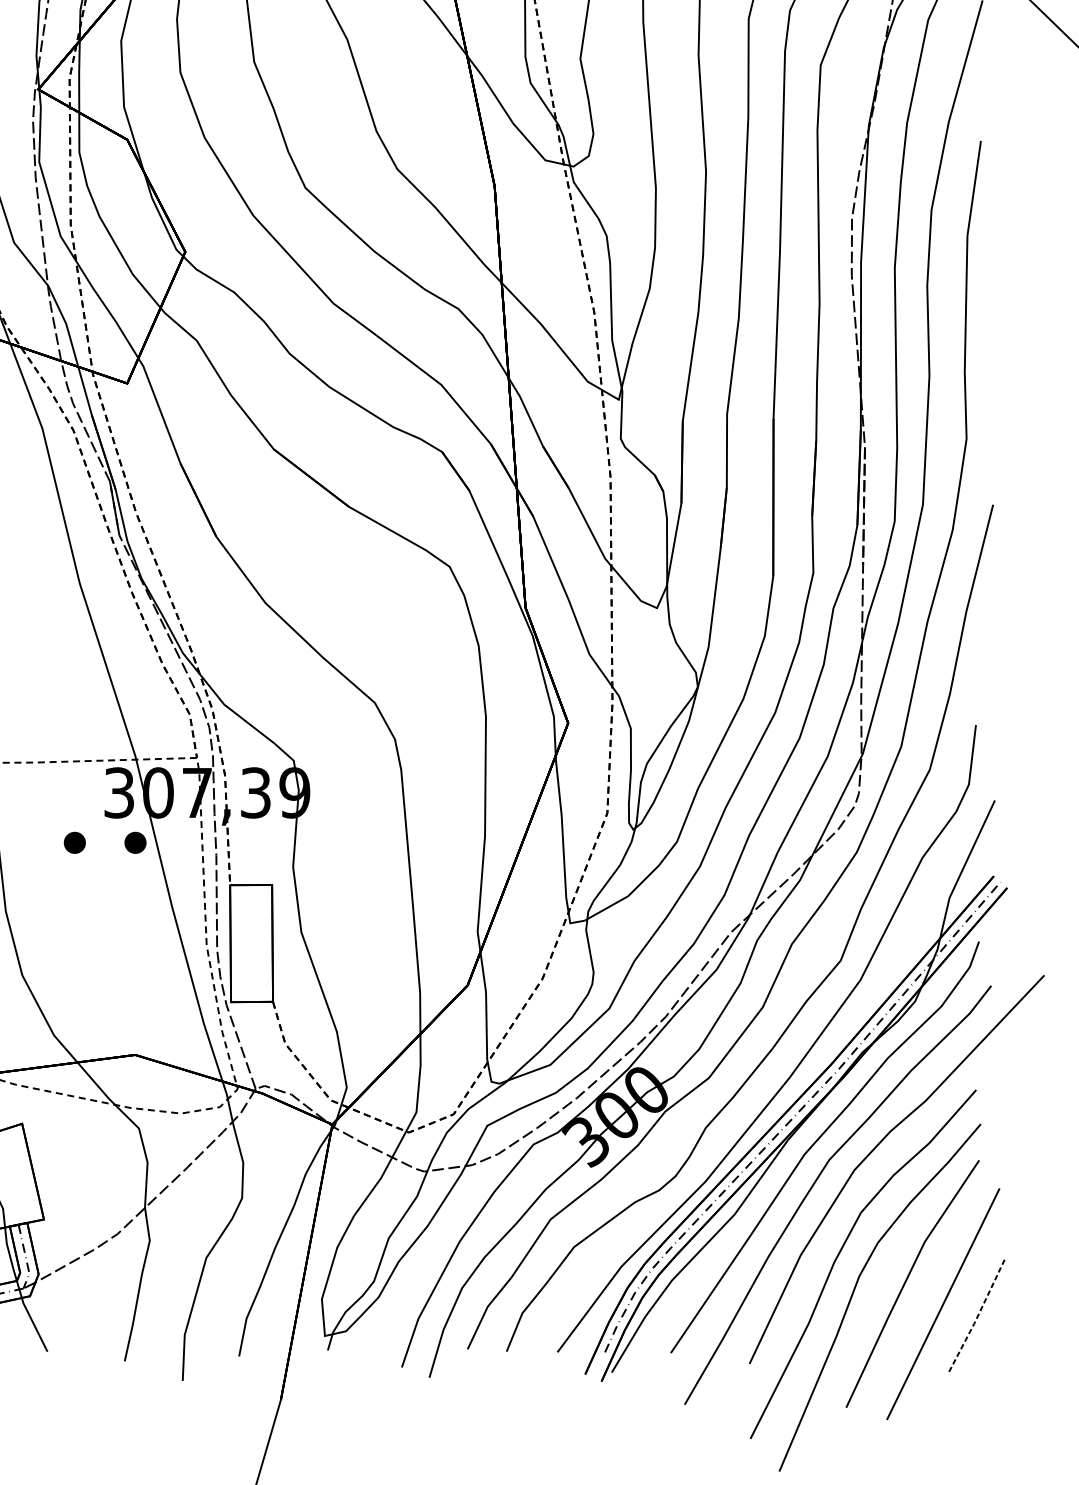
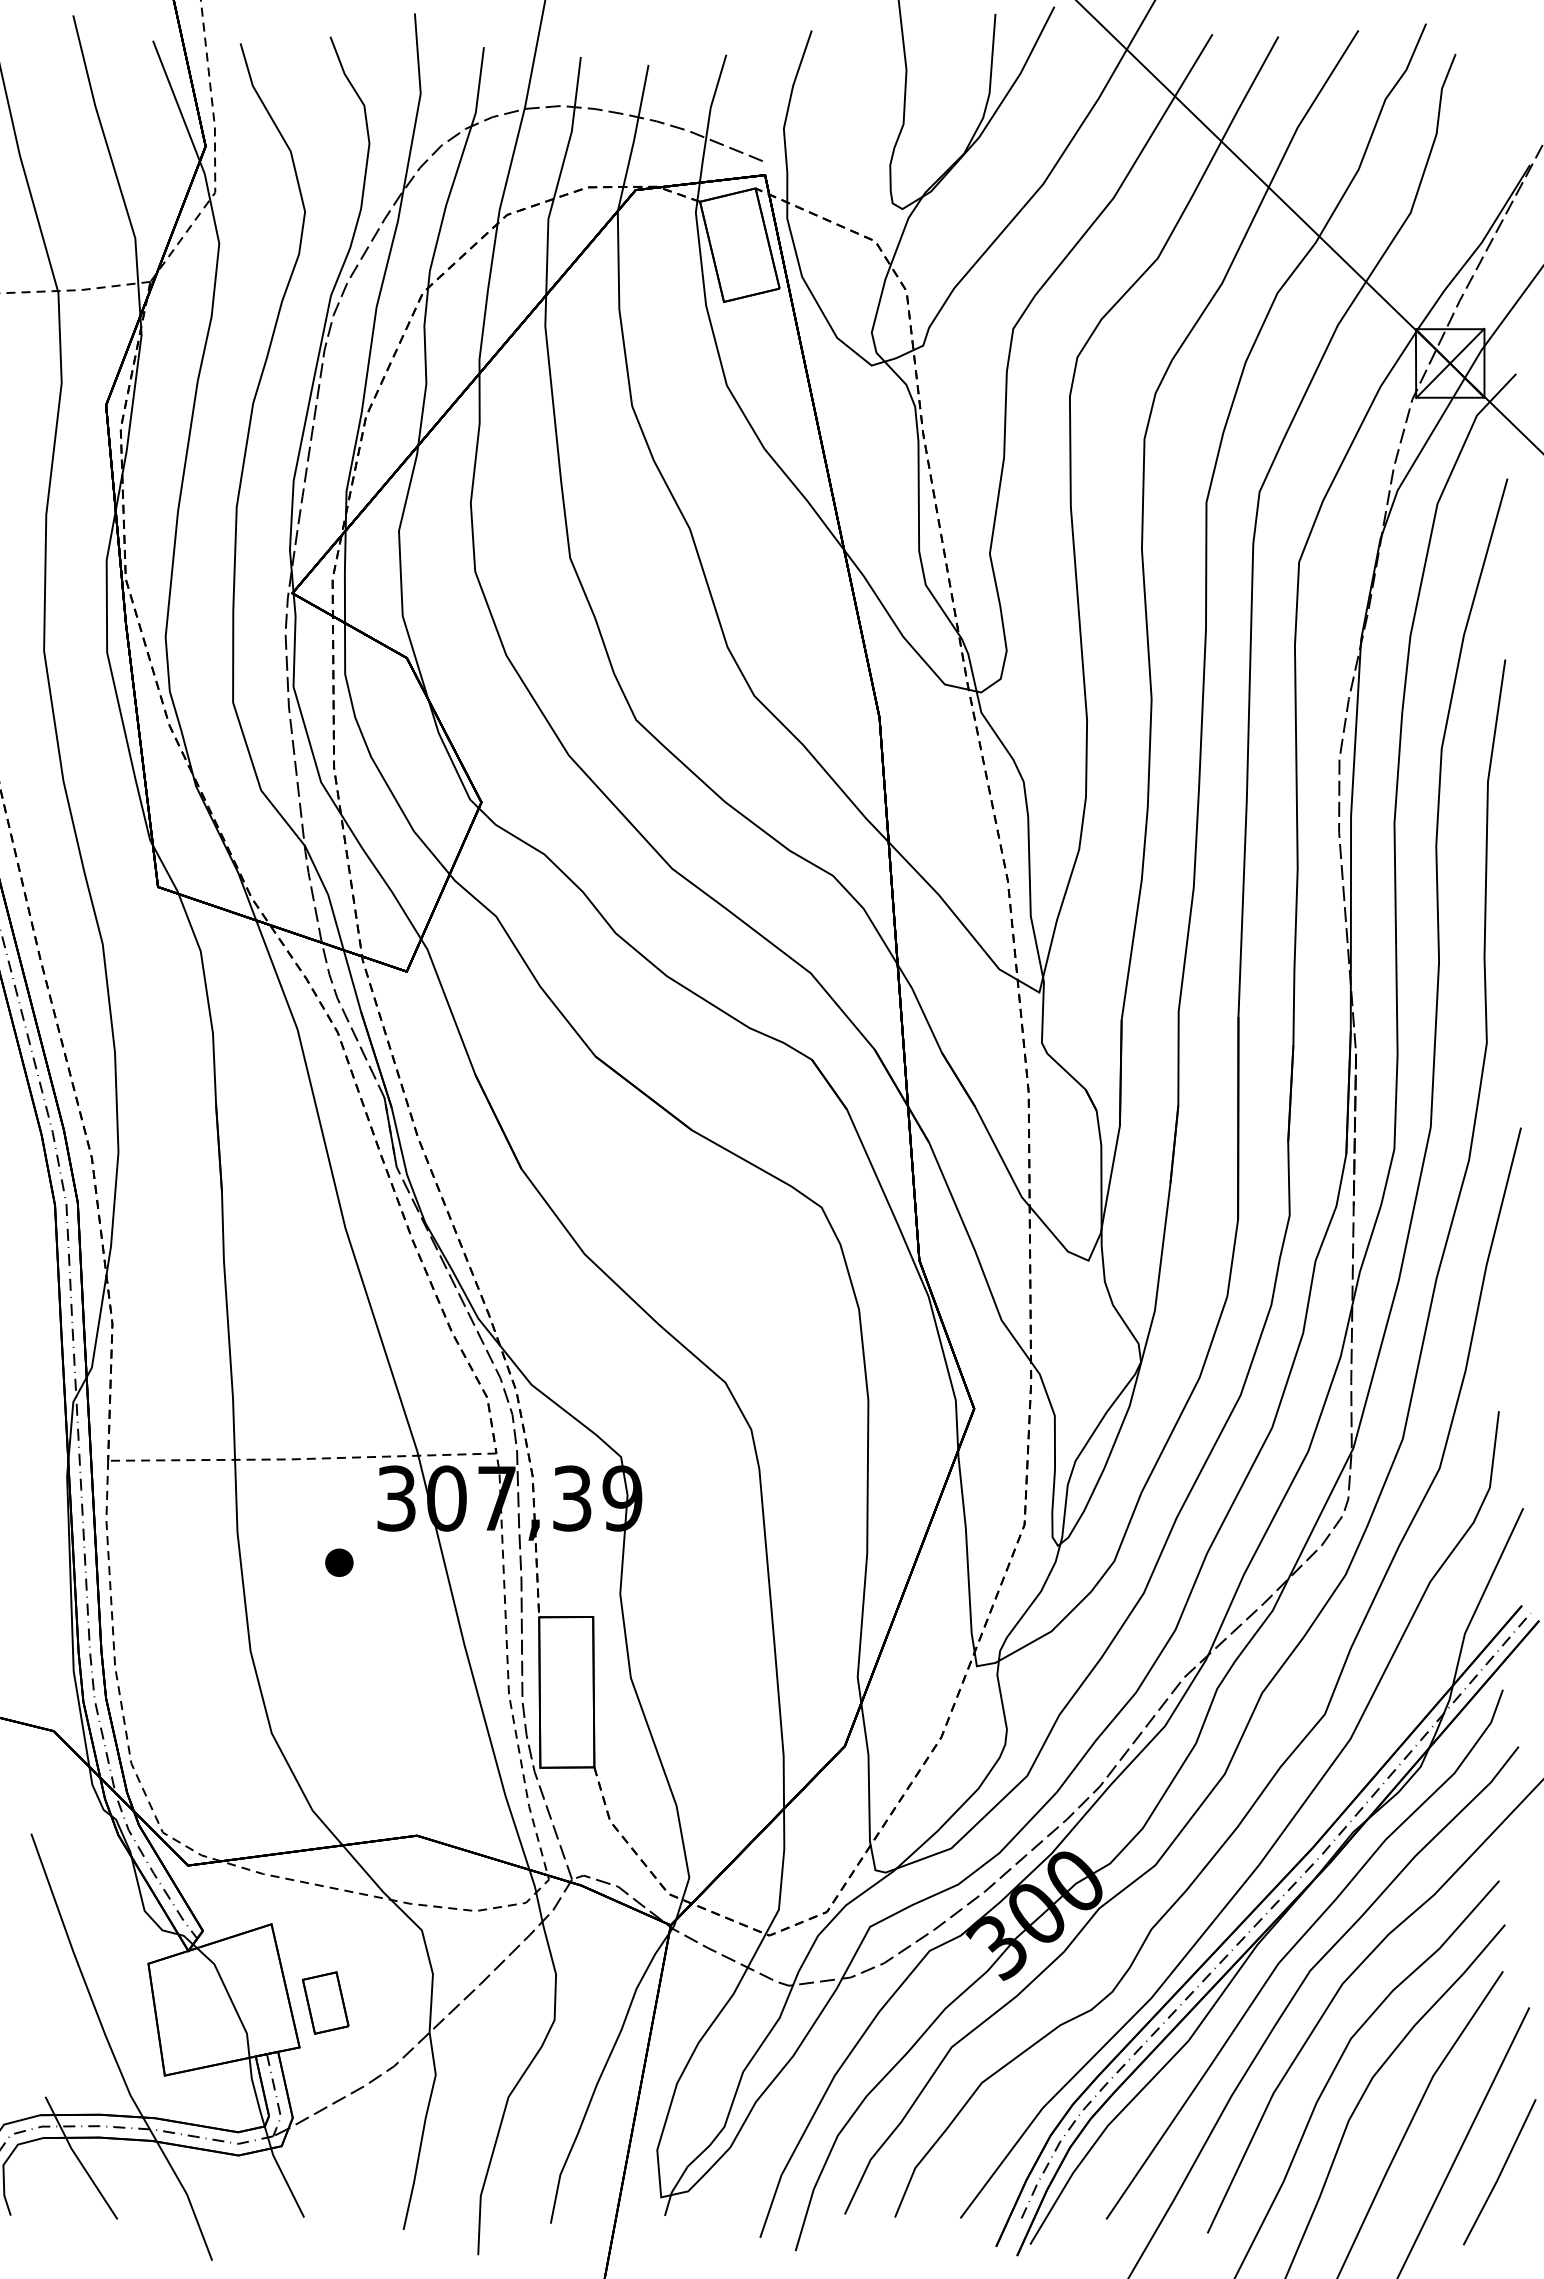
part: (135, 842) -> (417, 1562), removed
part: (64, 1184) -> (325, 2002), added
line: (977, 1318) -> (1500, 2174), dashed -> solid

